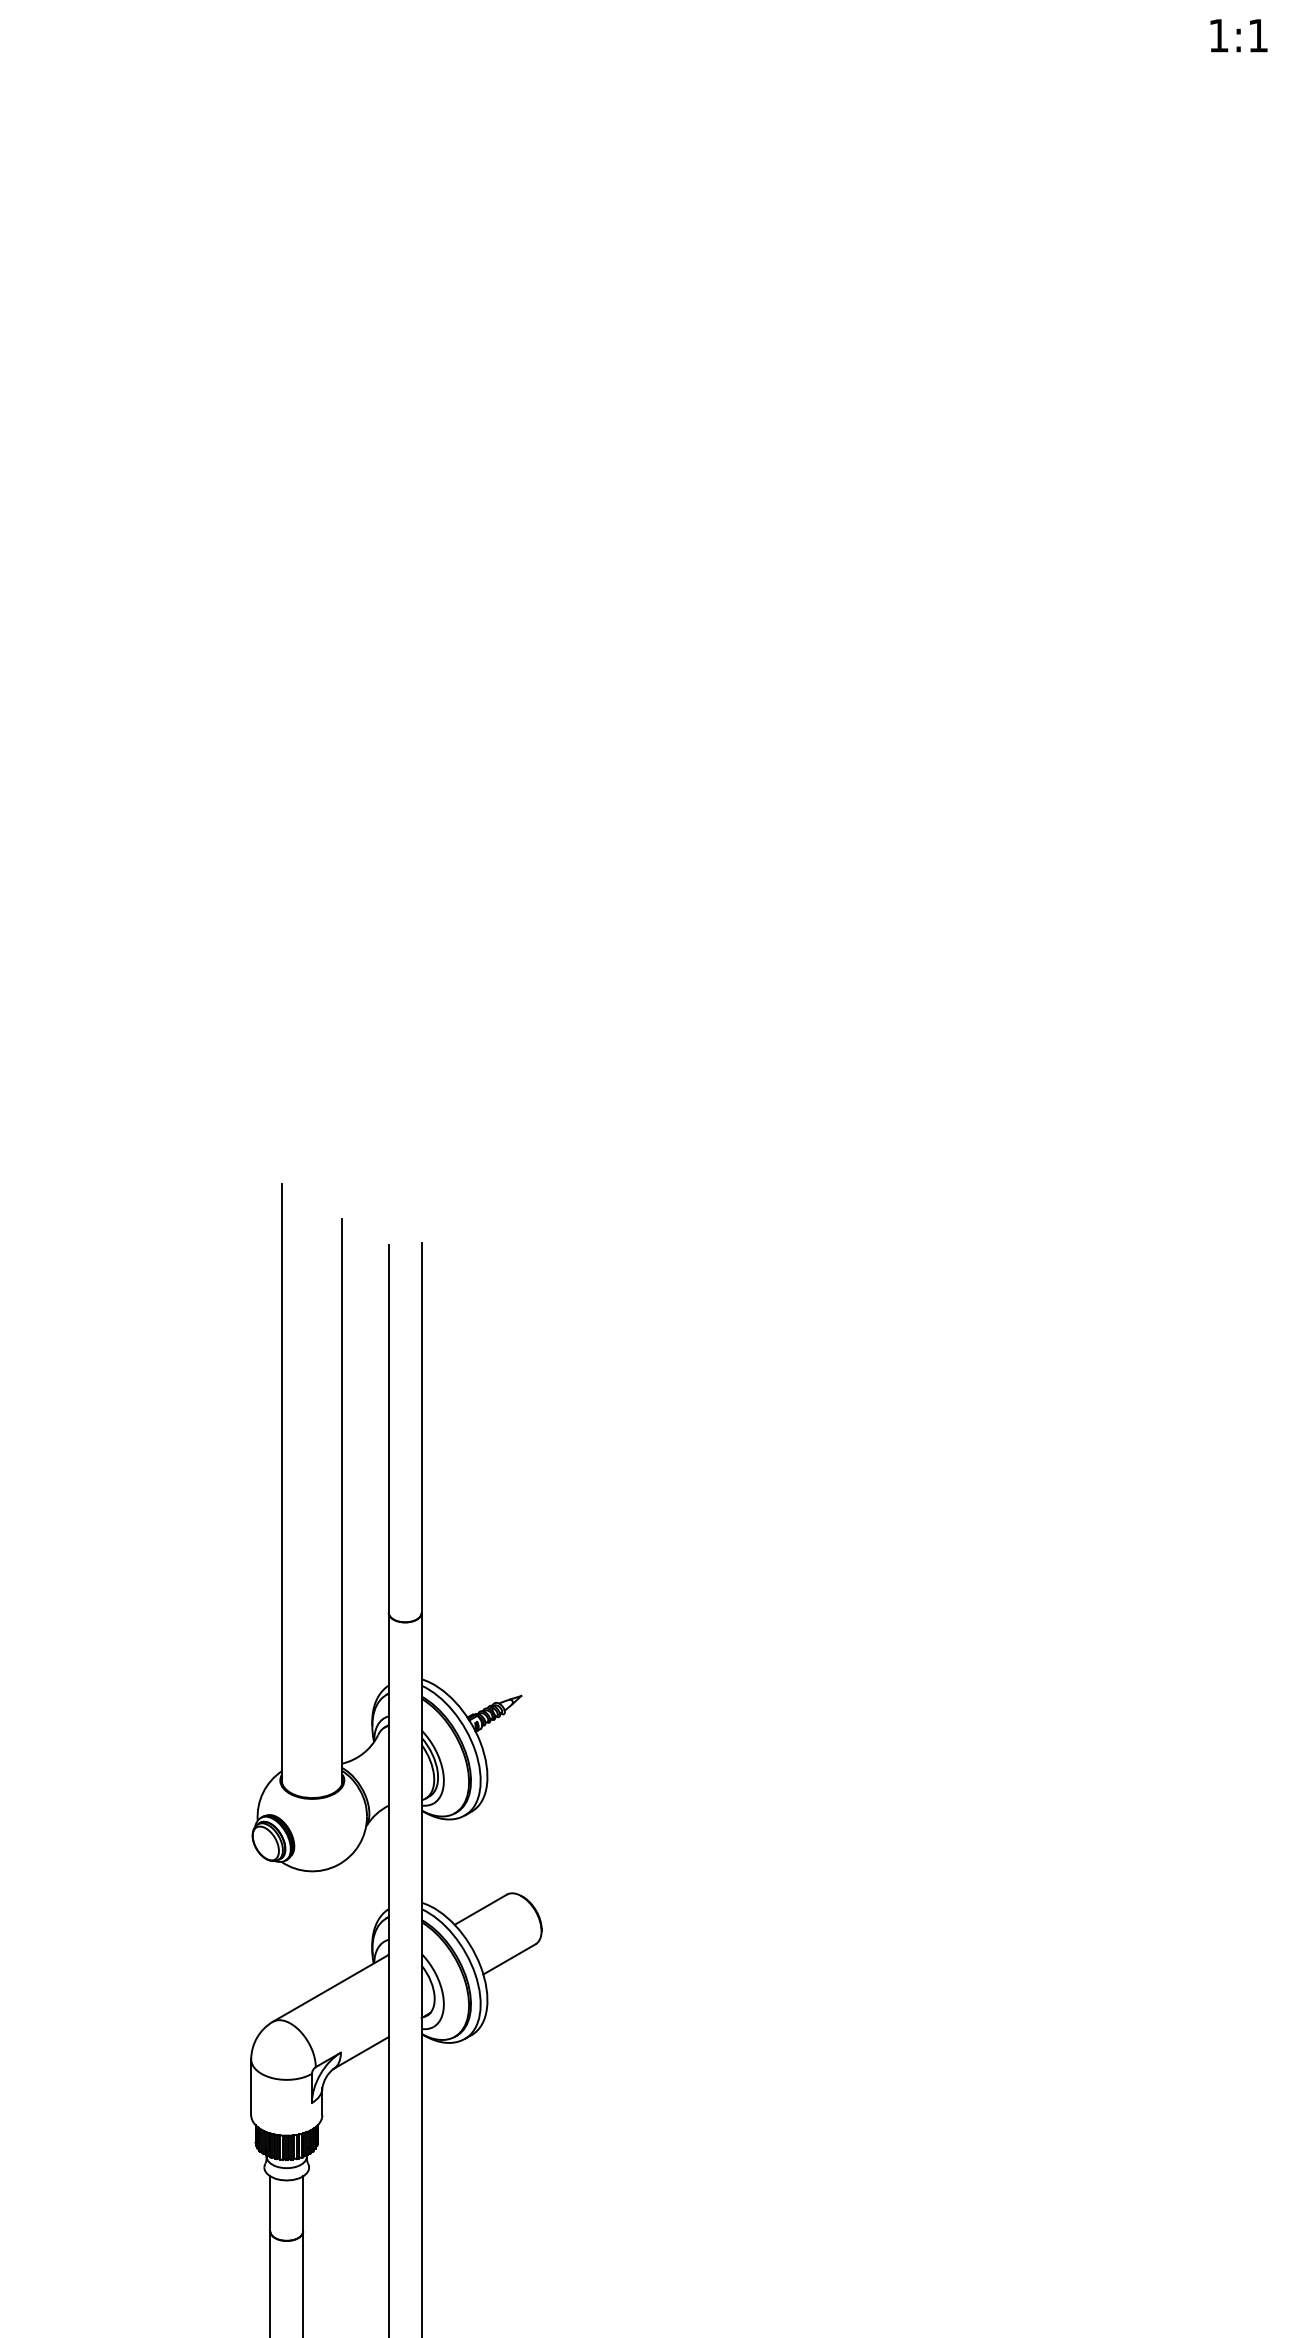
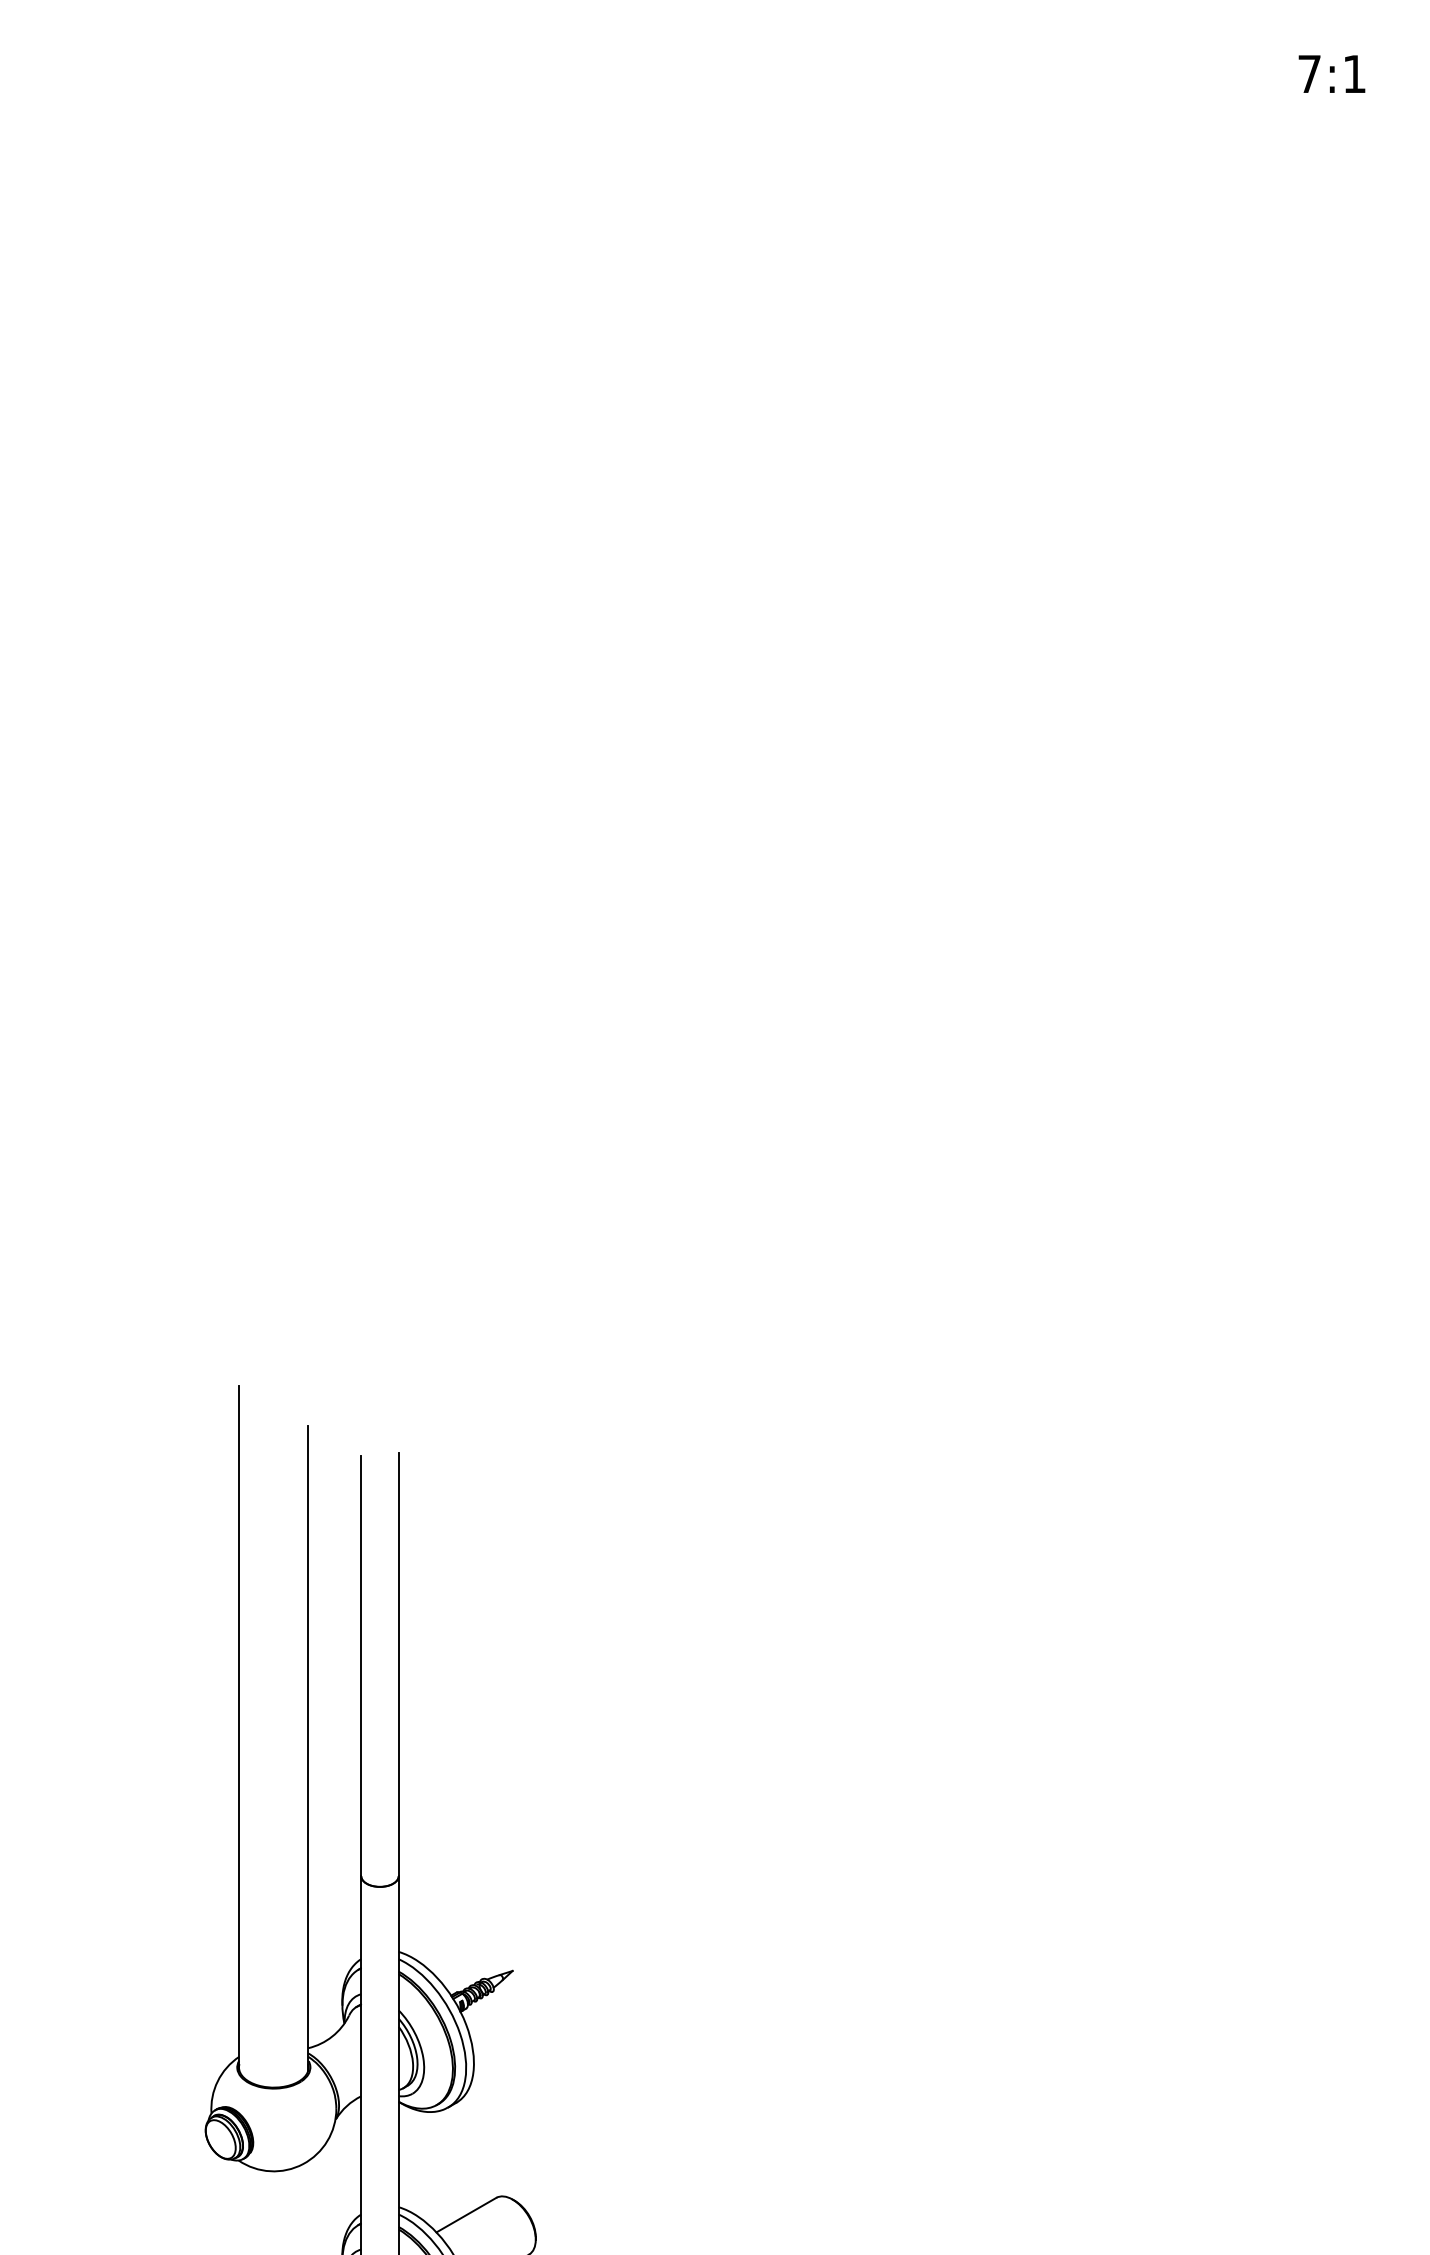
text: (1218, 35) -> (1309, 73), 1:1 -> 7:1

